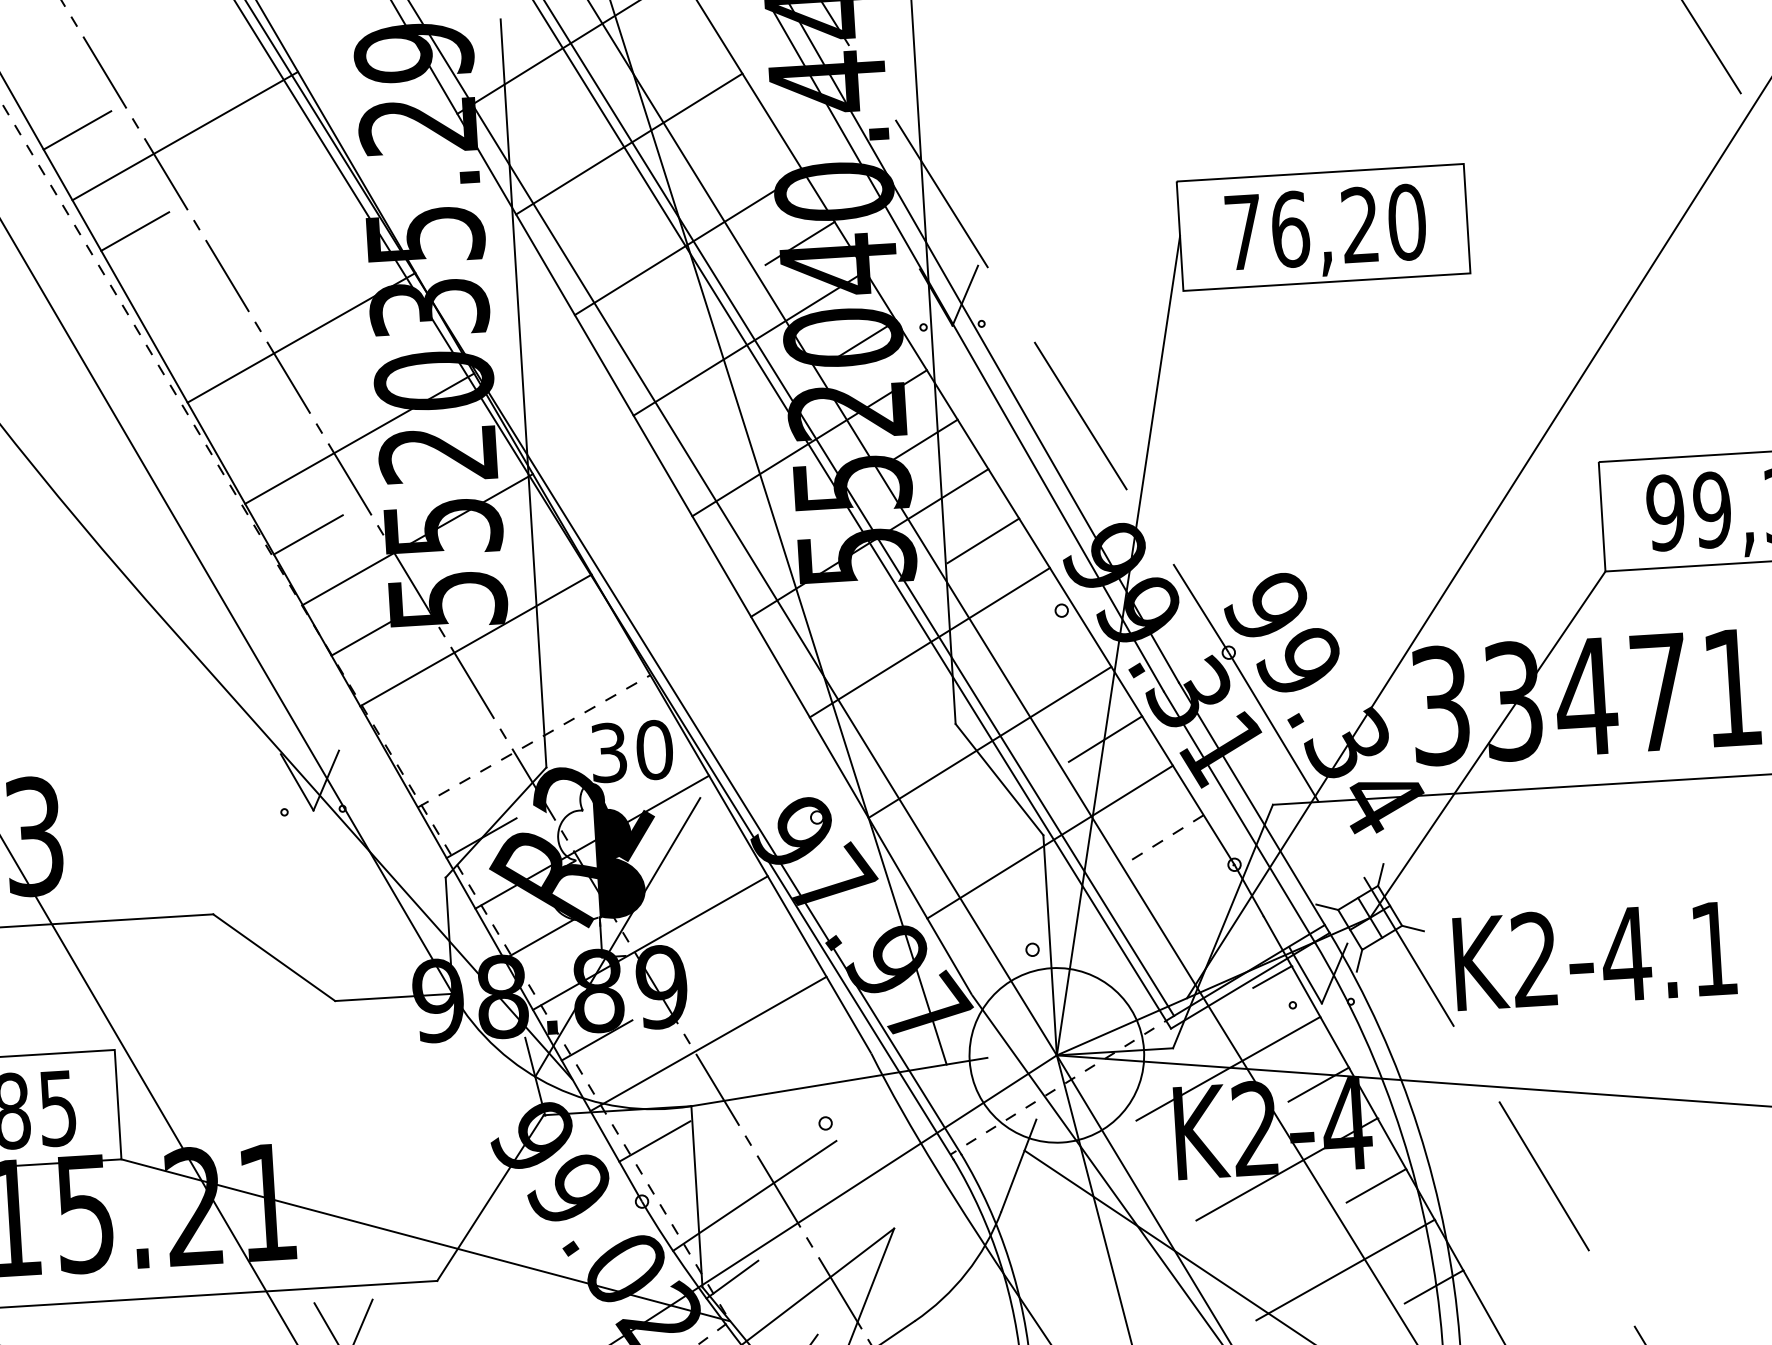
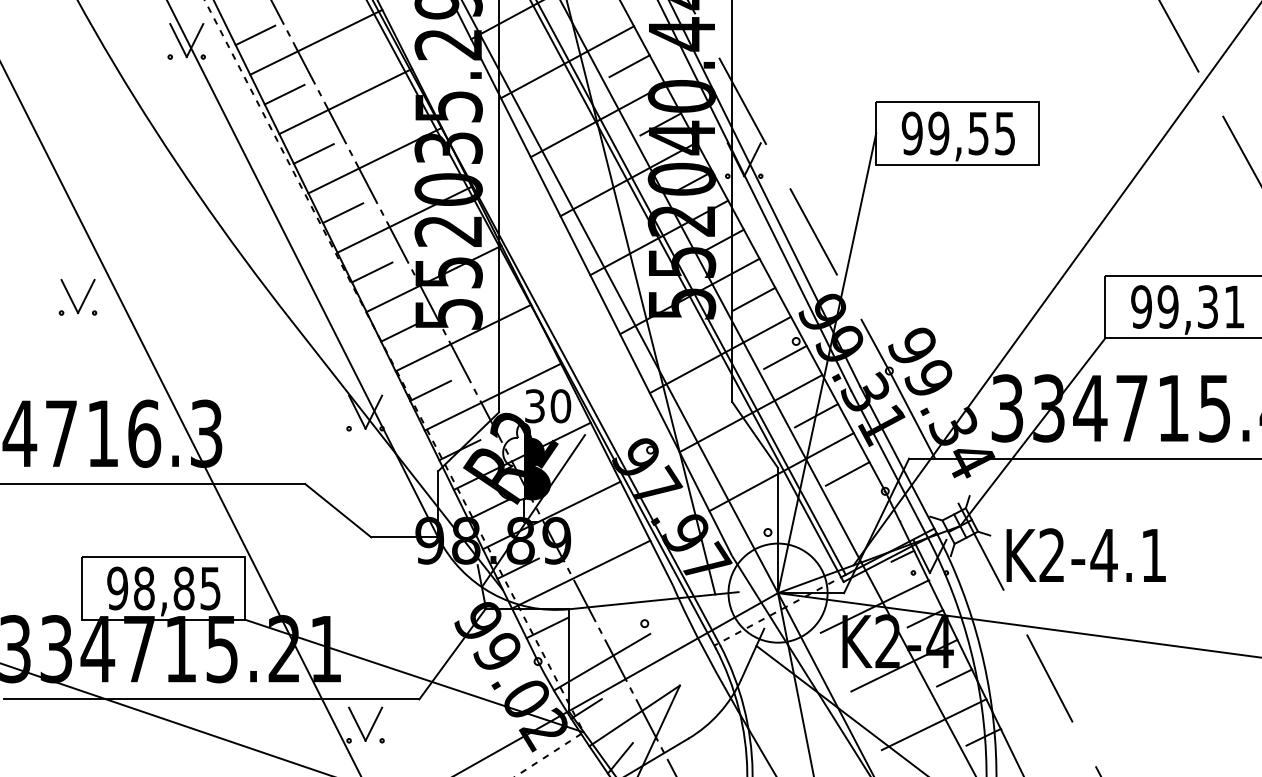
line: (738, 144) -> (629, 66), added
text: (1324, 227) -> (958, 133), 76,20 -> 99,55
line: (242, 236) -> (345, 101), added
line: (192, 331) -> (313, 153), added
line: (249, 434) -> (342, 213), added
line: (1044, 638) -> (785, 356), added
line: (423, 736) -> (430, 390), added
line: (533, 741) -> (492, 397), dashed -> solid
line: (1166, 837) -> (847, 473), dashed -> solid

